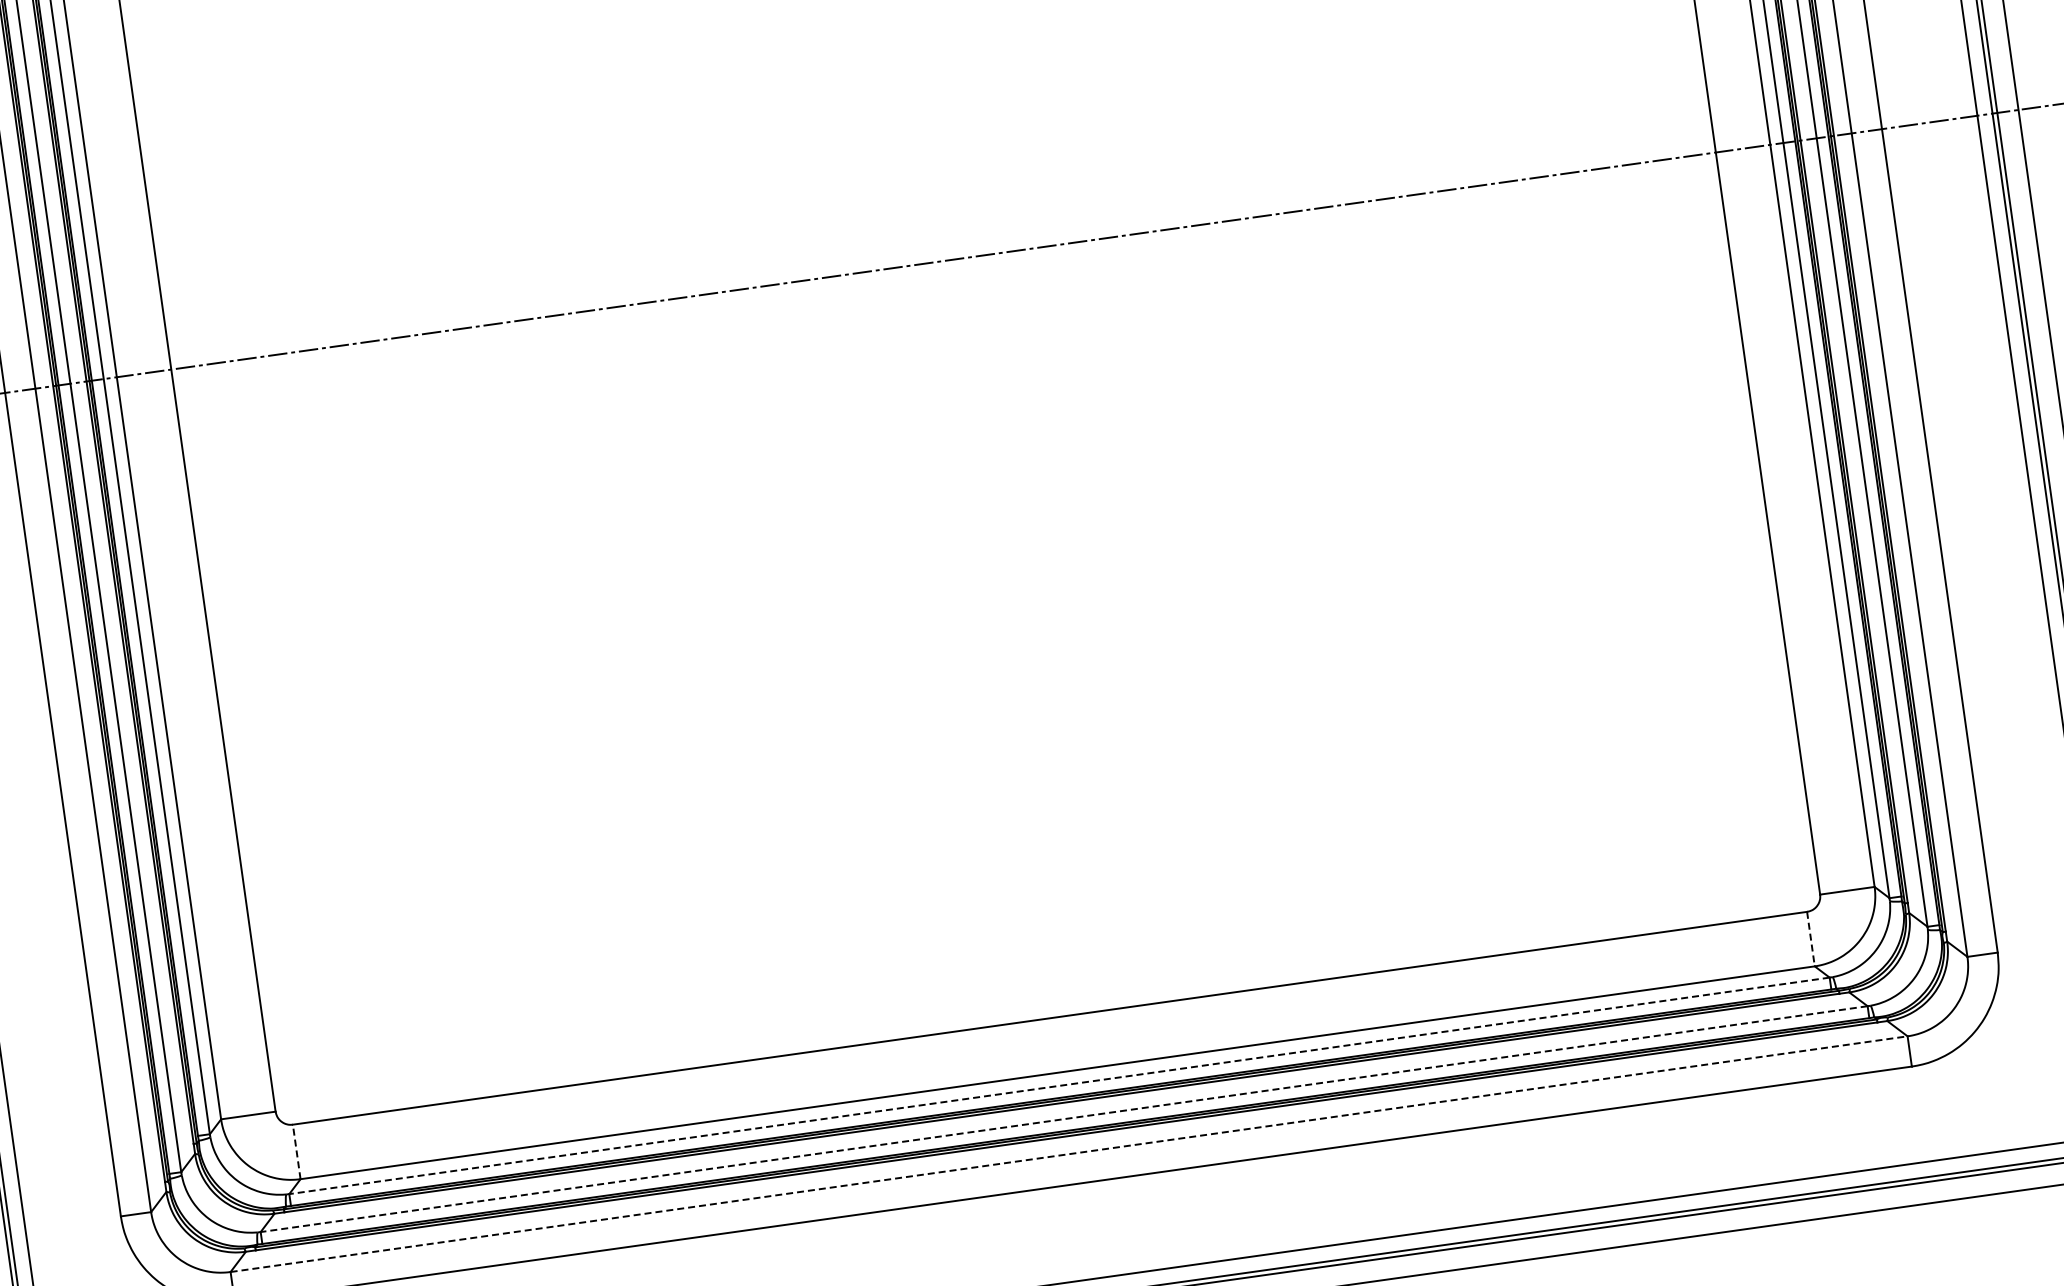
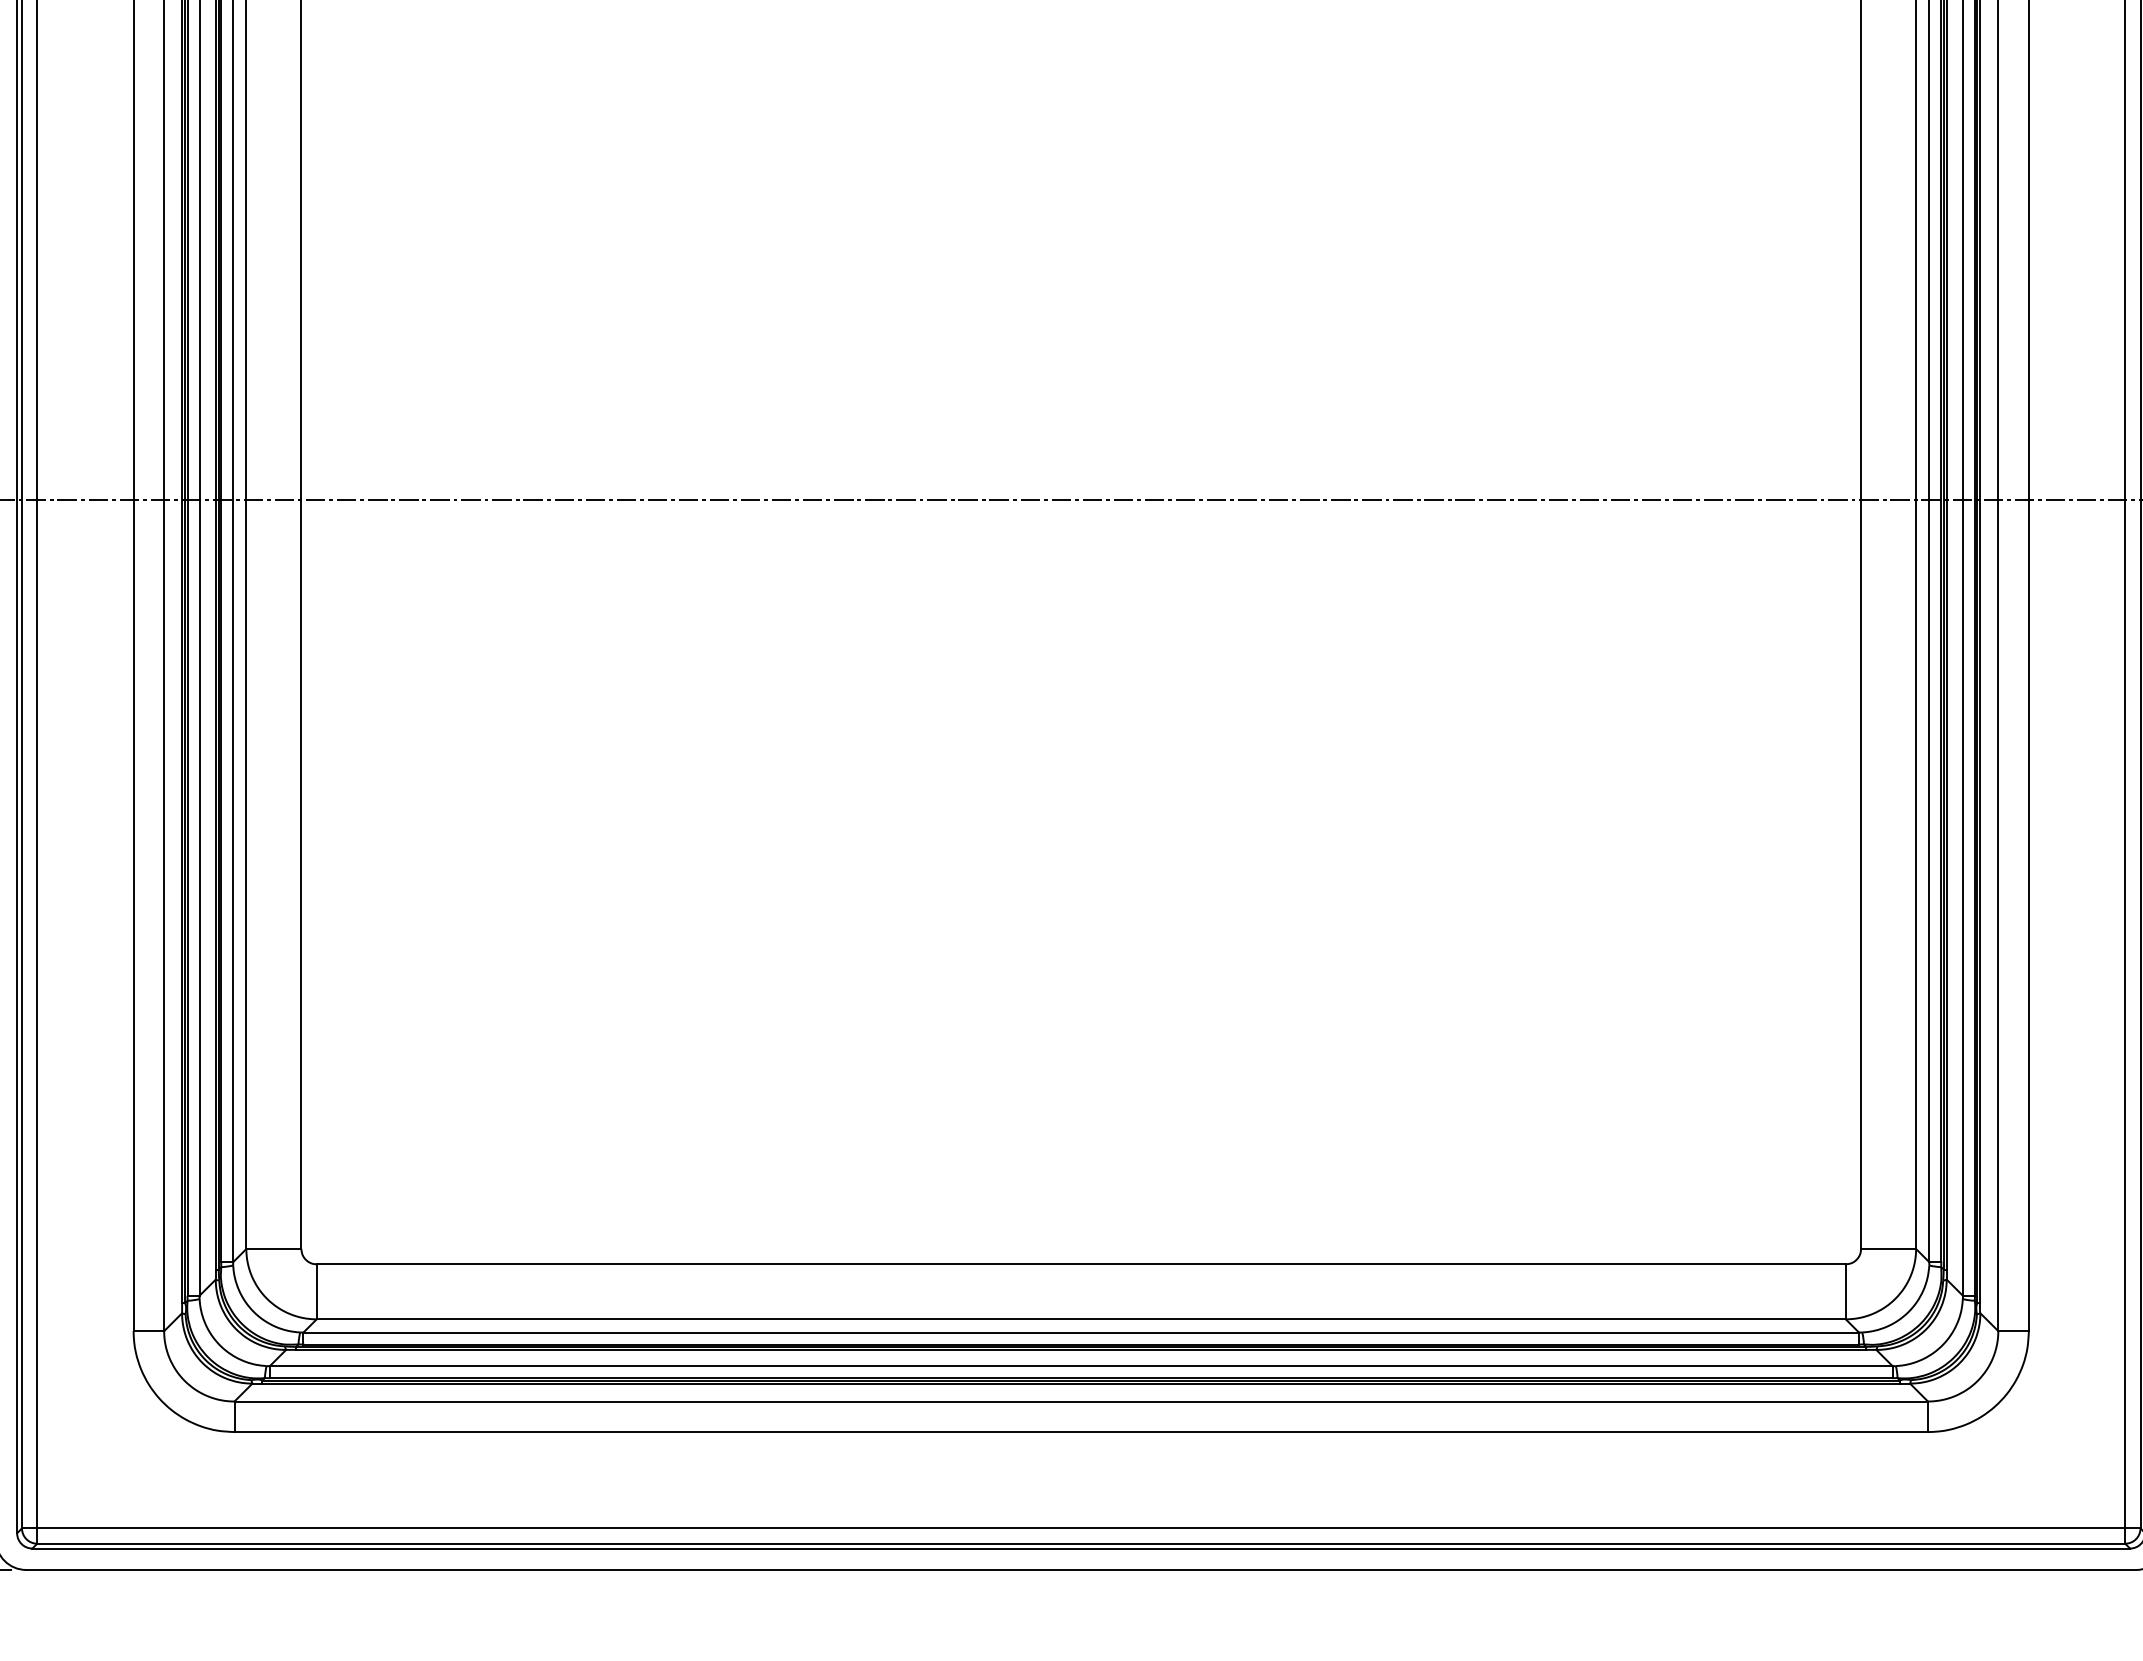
line: (1810, 938) -> (1845, 1291), dashed -> solid
line: (1059, 1085) -> (1081, 1332), dashed -> solid
line: (1063, 1119) -> (1080, 1366), dashed -> solid
line: (296, 1151) -> (316, 1291), dashed -> solid
line: (1069, 1154) -> (1081, 1401), dashed -> solid

